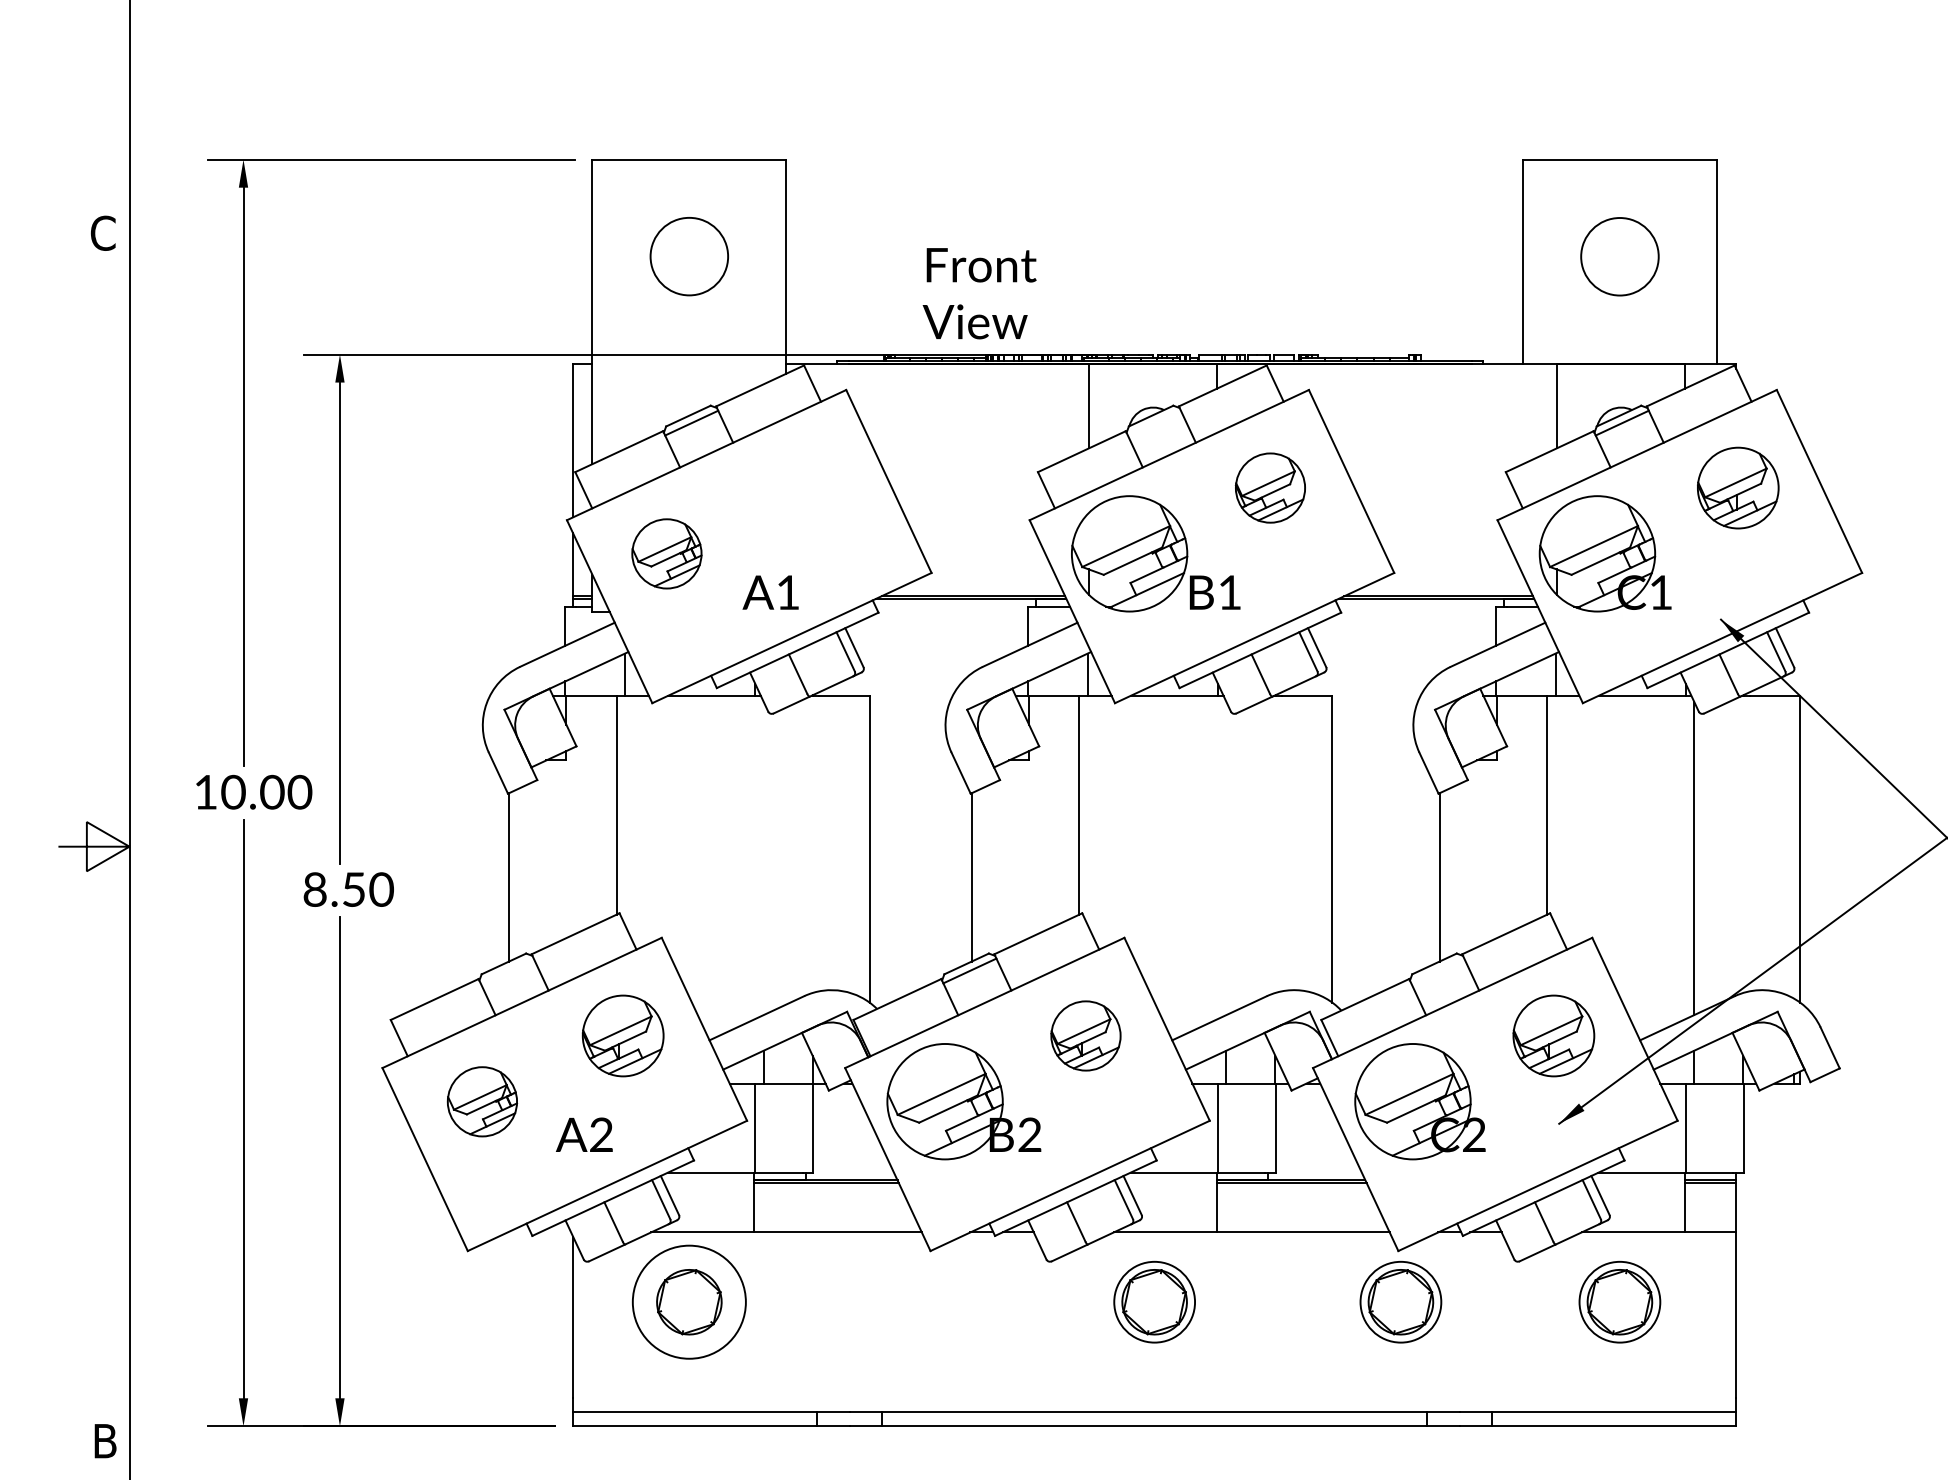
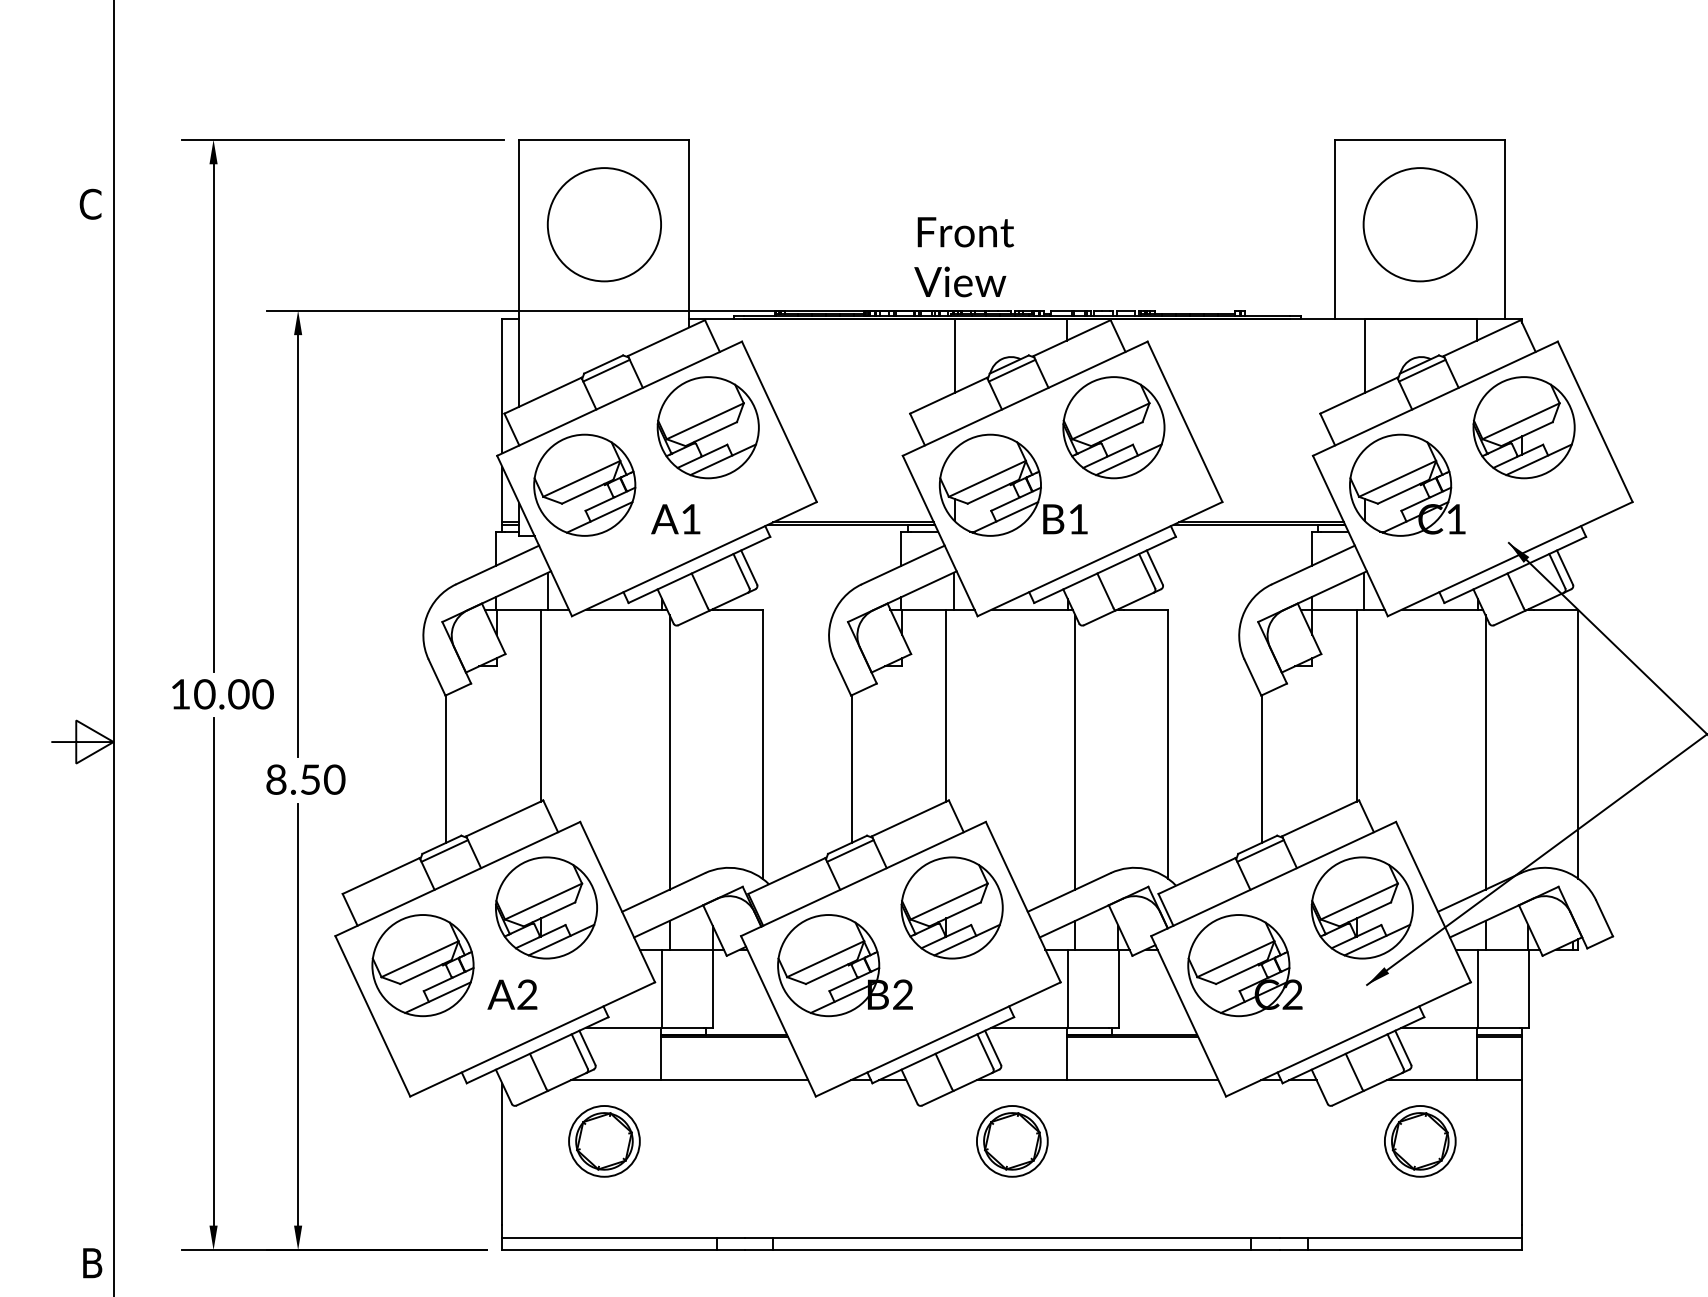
circle: (688, 256) -> (603, 224), size x1.67
circle: (1619, 256) -> (1419, 224), size x1.67
text: (979, 293) -> (964, 257), moved
line: (1153, 422) -> (1011, 370), added
part: (807, 487) -> (708, 427), added
part: (1270, 487) -> (1113, 427), size x1.67
part: (1737, 487) -> (1523, 427), size x1.43
part: (666, 553) -> (584, 484), size x1.67
line: (763, 858) -> (669, 752), added
line: (1226, 858) -> (1075, 752), added
line: (506, 970) -> (444, 850), added
line: (1437, 970) -> (1260, 850), added
part: (622, 1035) -> (545, 907), size x1.43
part: (1085, 1035) -> (951, 907), size x1.67
part: (1553, 1035) -> (1362, 907), size x1.43
part: (482, 1101) -> (423, 965), size x1.67
circle: (688, 1301) -> (603, 1140), size x0.71
part: (1400, 1301) -> (1227, 1140), removed

